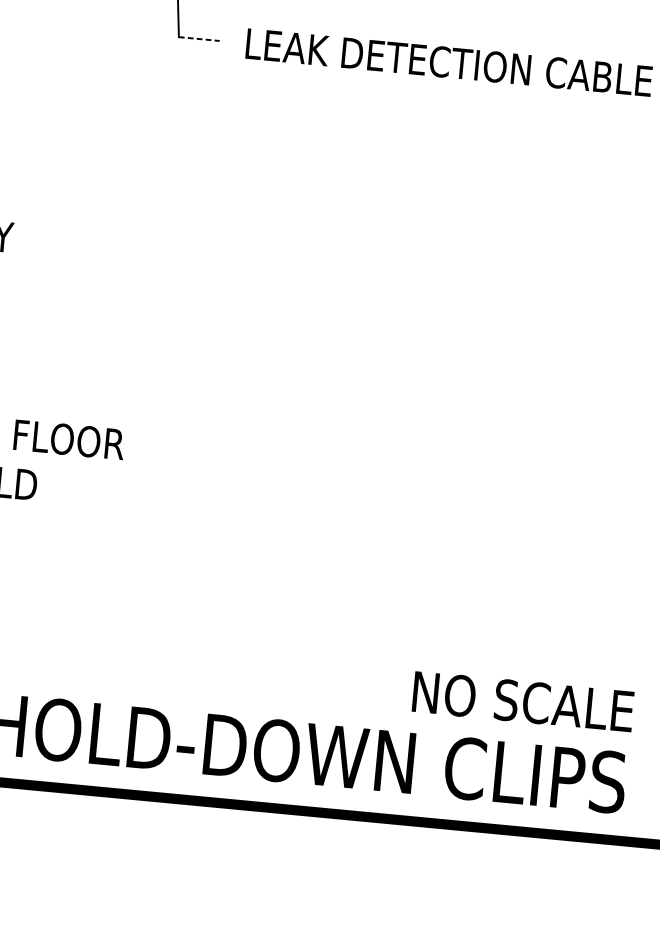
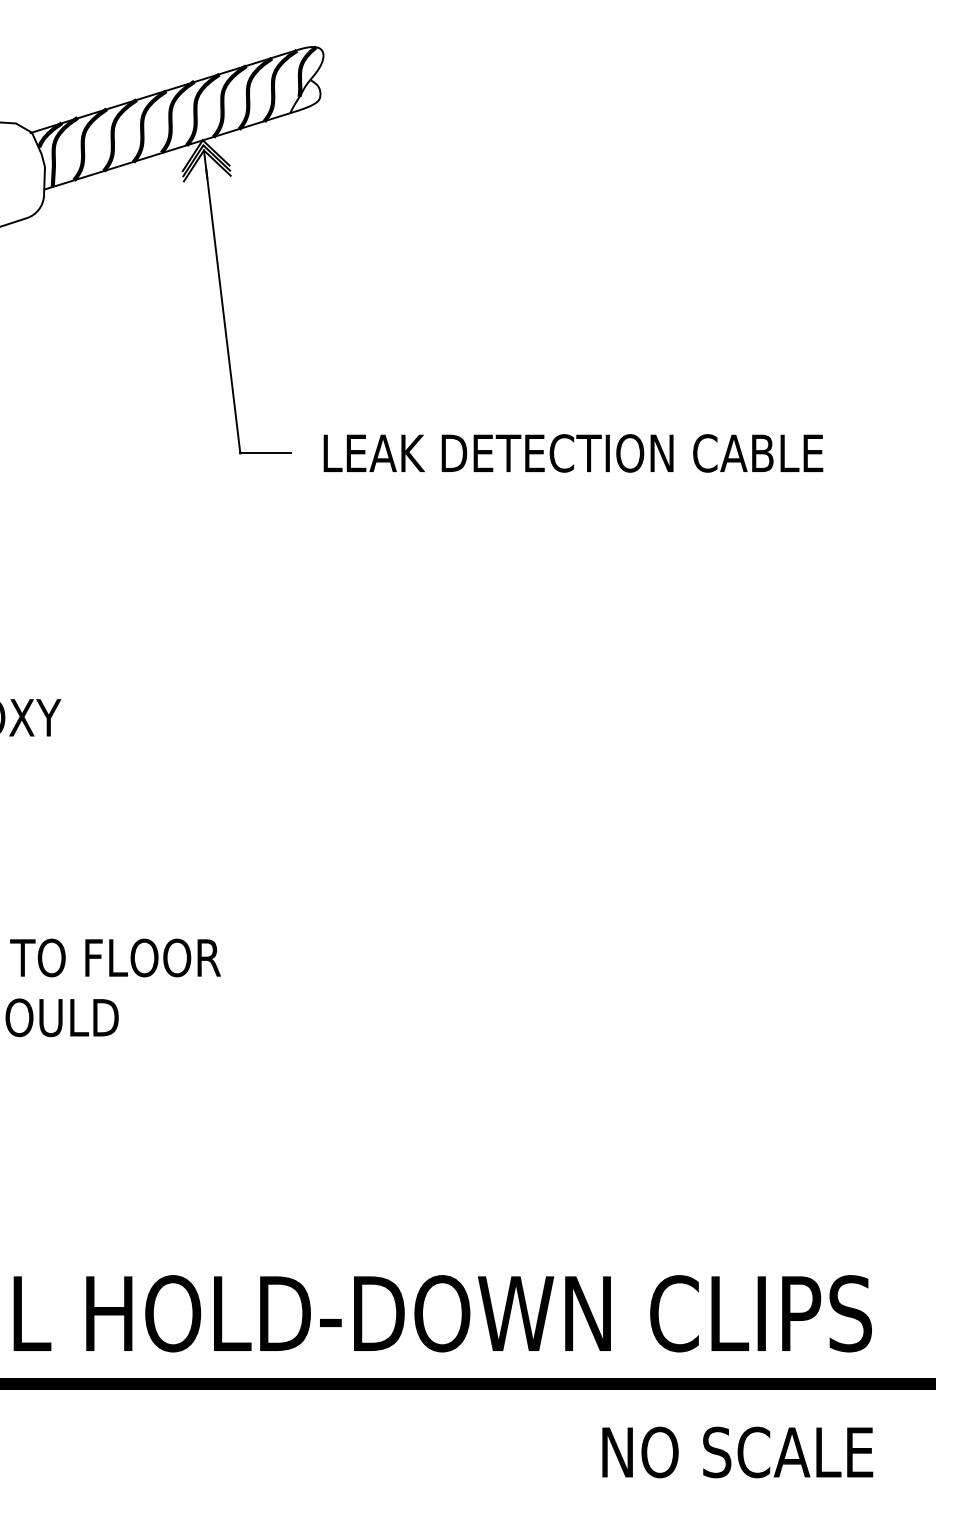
line: (199, 39) -> (265, 453), dashed -> solid
text: (523, 701) -> (737, 1452), moved

